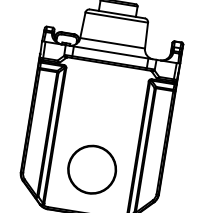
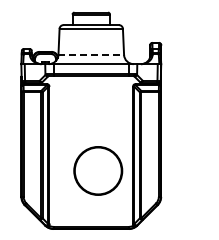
line: (112, 42) -> (91, 54), solid -> dashed
circle: (92, 169) -> (98, 170), moved

